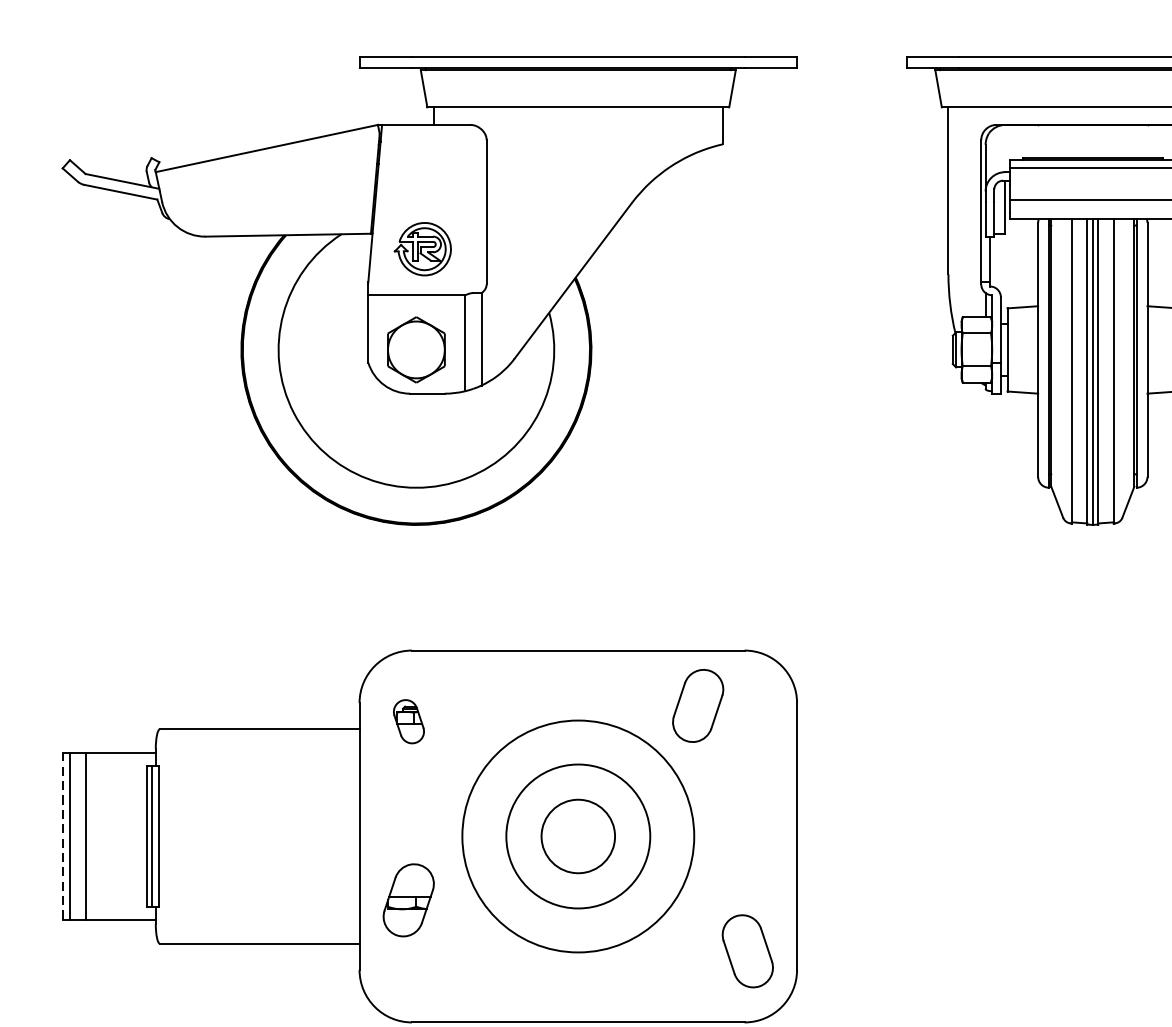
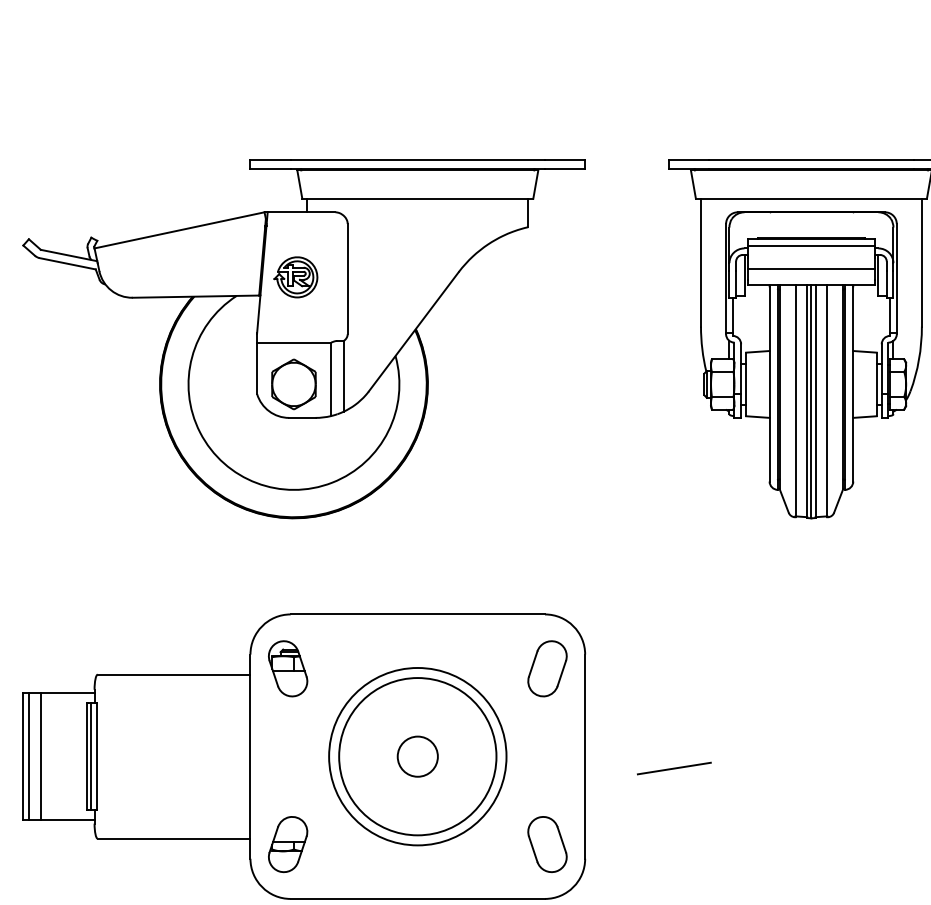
part: (422, 249) -> (295, 277), moved
part: (698, 705) -> (547, 668), moved
part: (409, 721) -> (288, 668), size x1.67
line: (62, 836) -> (23, 756), dashed -> solid
circle: (577, 836) -> (417, 756), size x0.71
circle: (577, 836) -> (417, 756), size x1.43
line: (912, 851) -> (673, 768), added
part: (409, 900) -> (288, 844), moved

